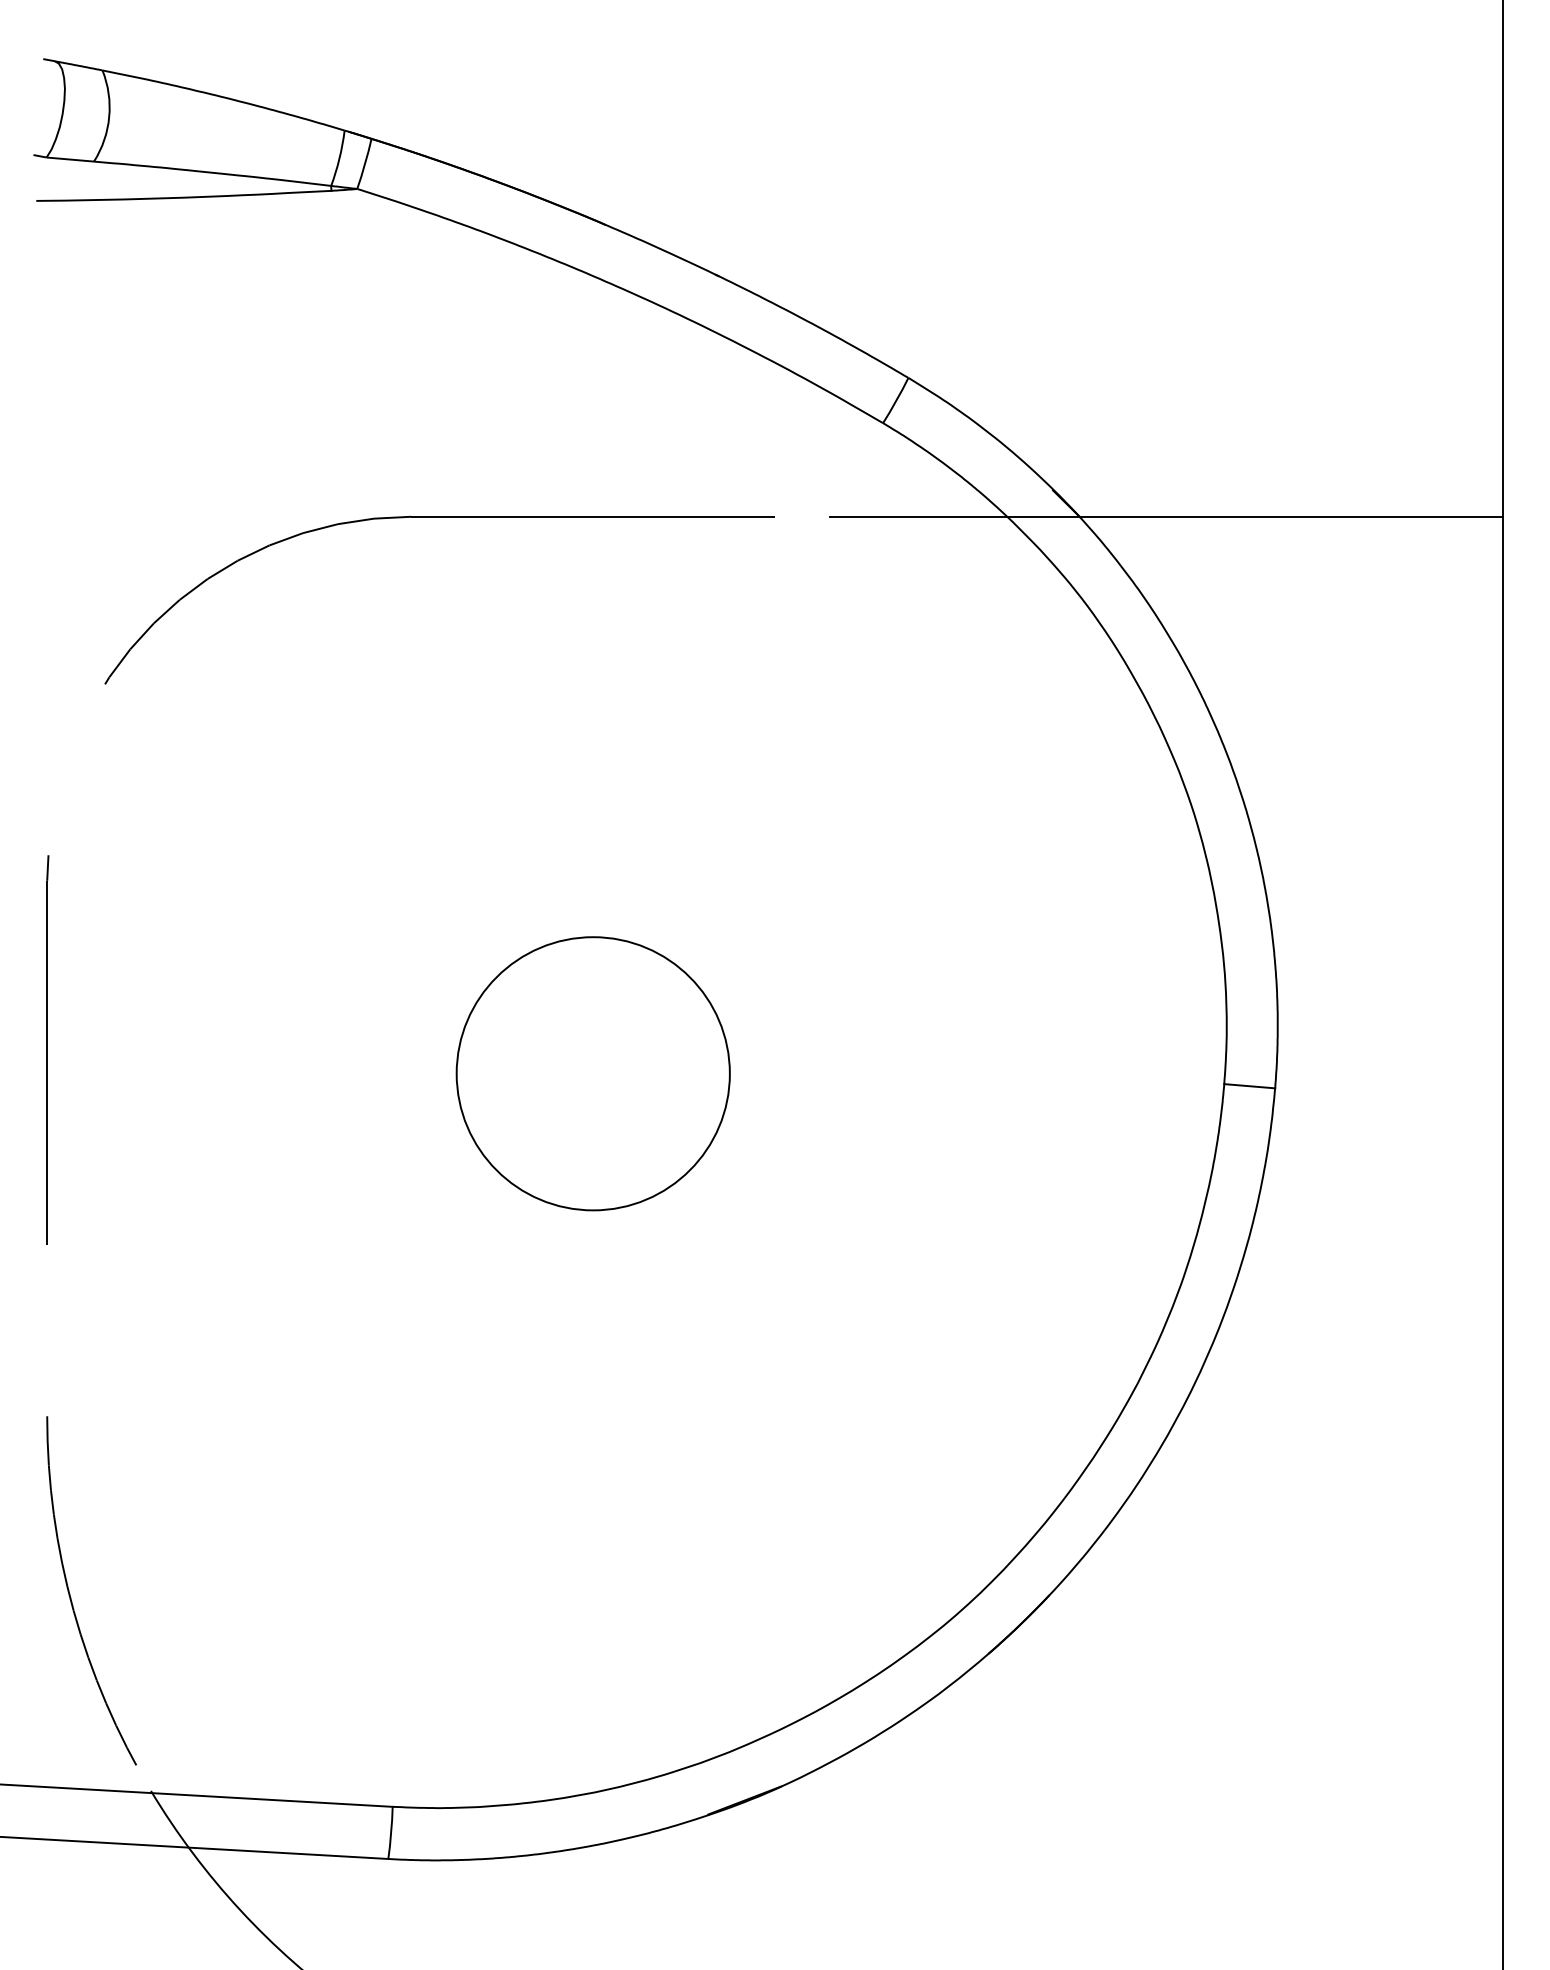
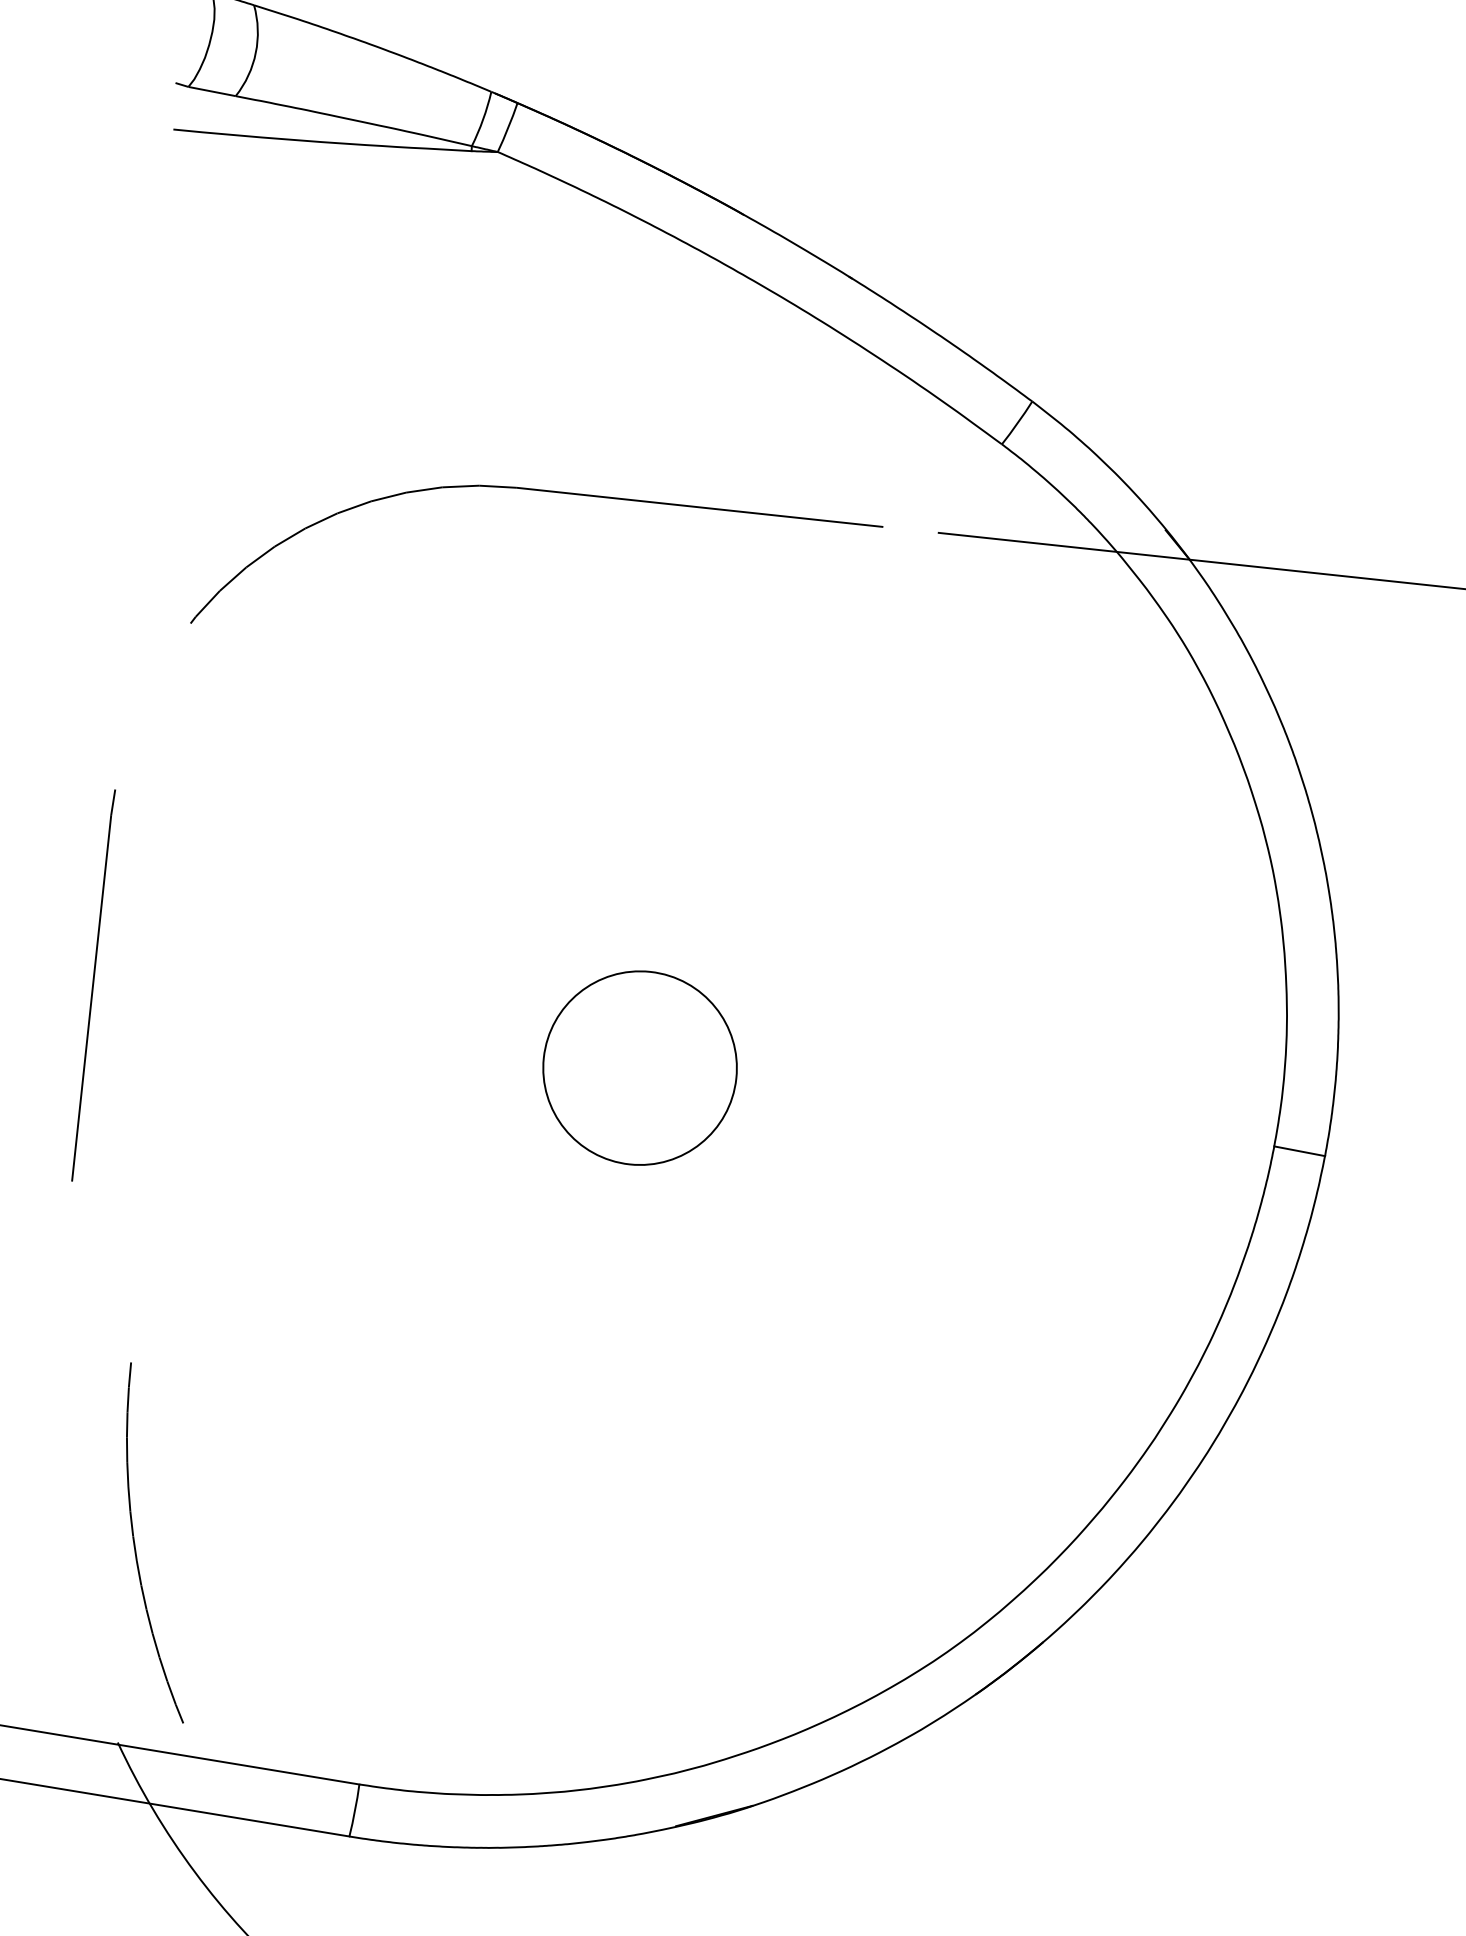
circle: (592, 1073) -> (639, 1067), size x0.7
arc: (71, 1597) -> (136, 1547), moved

